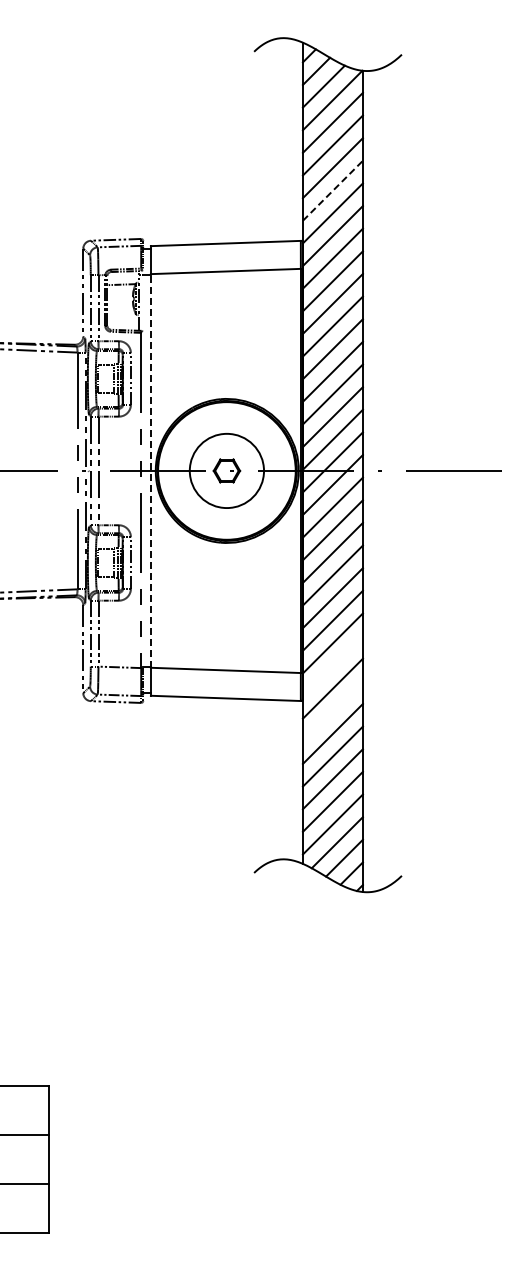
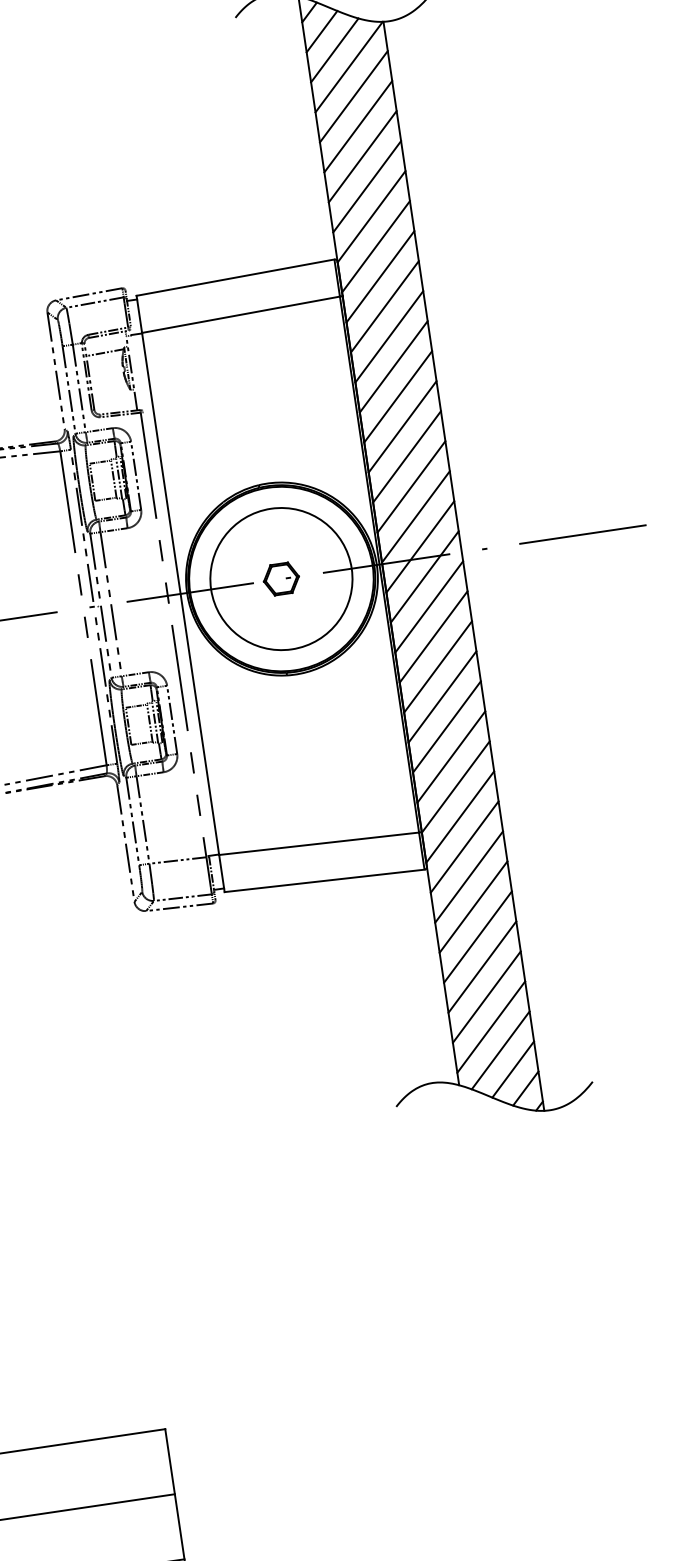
line: (333, 190) -> (367, 186), dashed -> solid
line: (150, 470) -> (180, 593), dashed -> solid
circle: (226, 470) -> (280, 578), size x1.43
line: (332, 666) -> (459, 817), added
line: (332, 711) -> (468, 877), added

